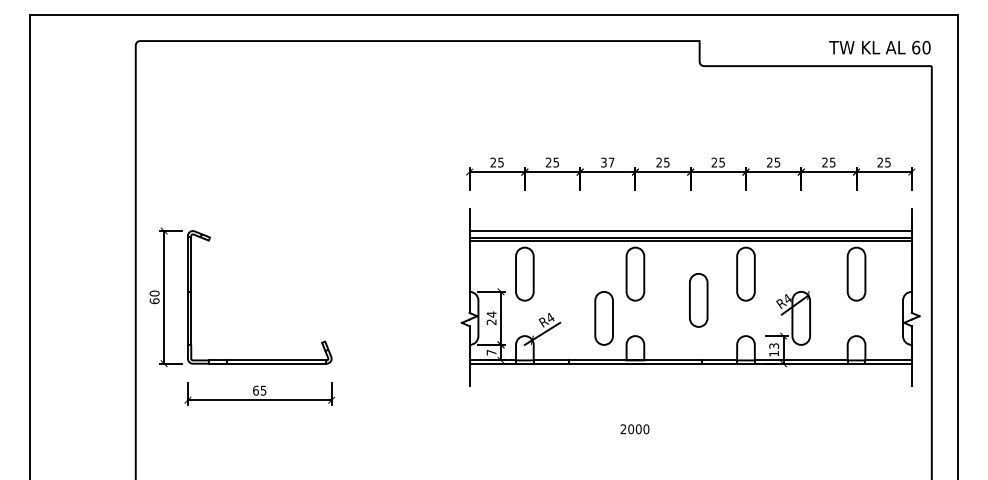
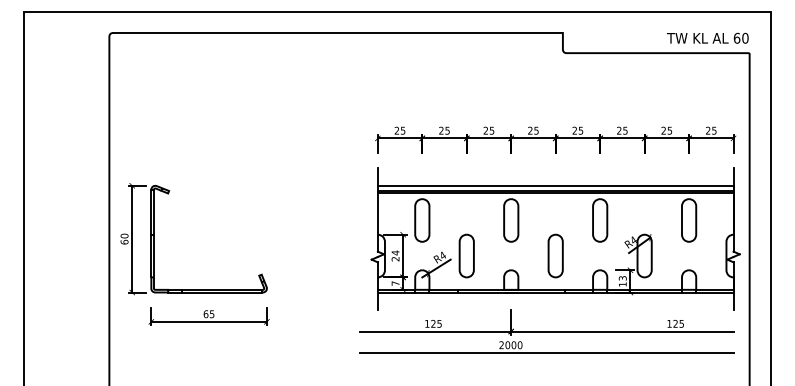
text: (607, 162) -> (488, 130), 37 -> 25
part: (698, 300) -> (555, 256), moved
part: (603, 318) -> (466, 256), moved
part: (679, 411) -> (546, 330), added
line: (679, 438) -> (546, 352), added

